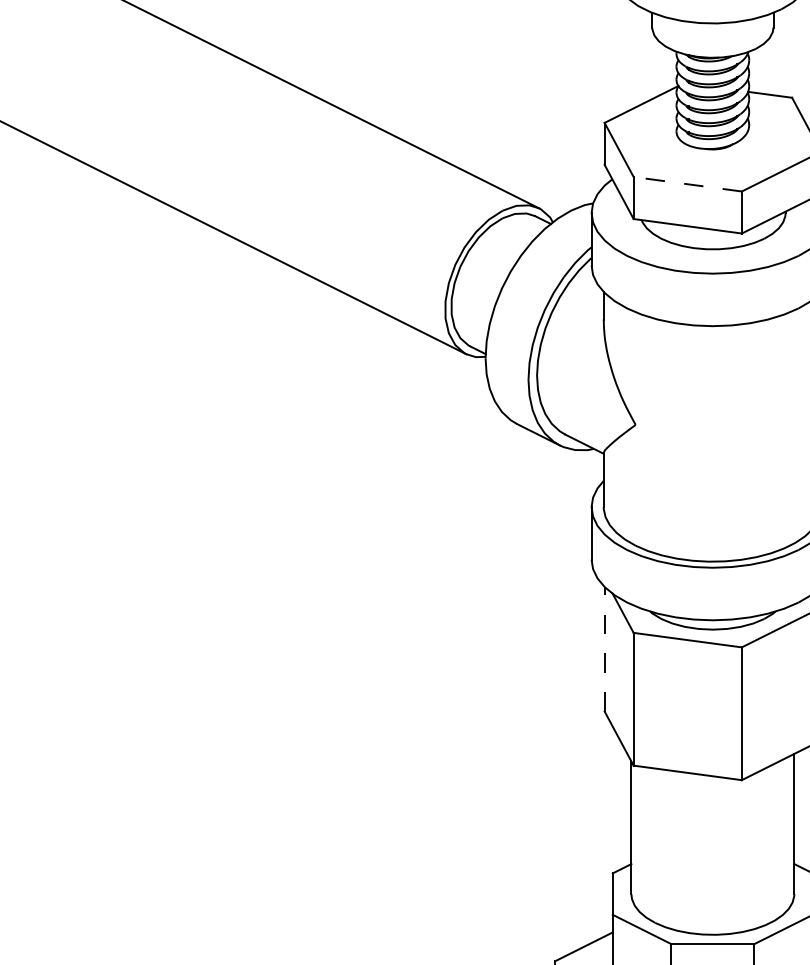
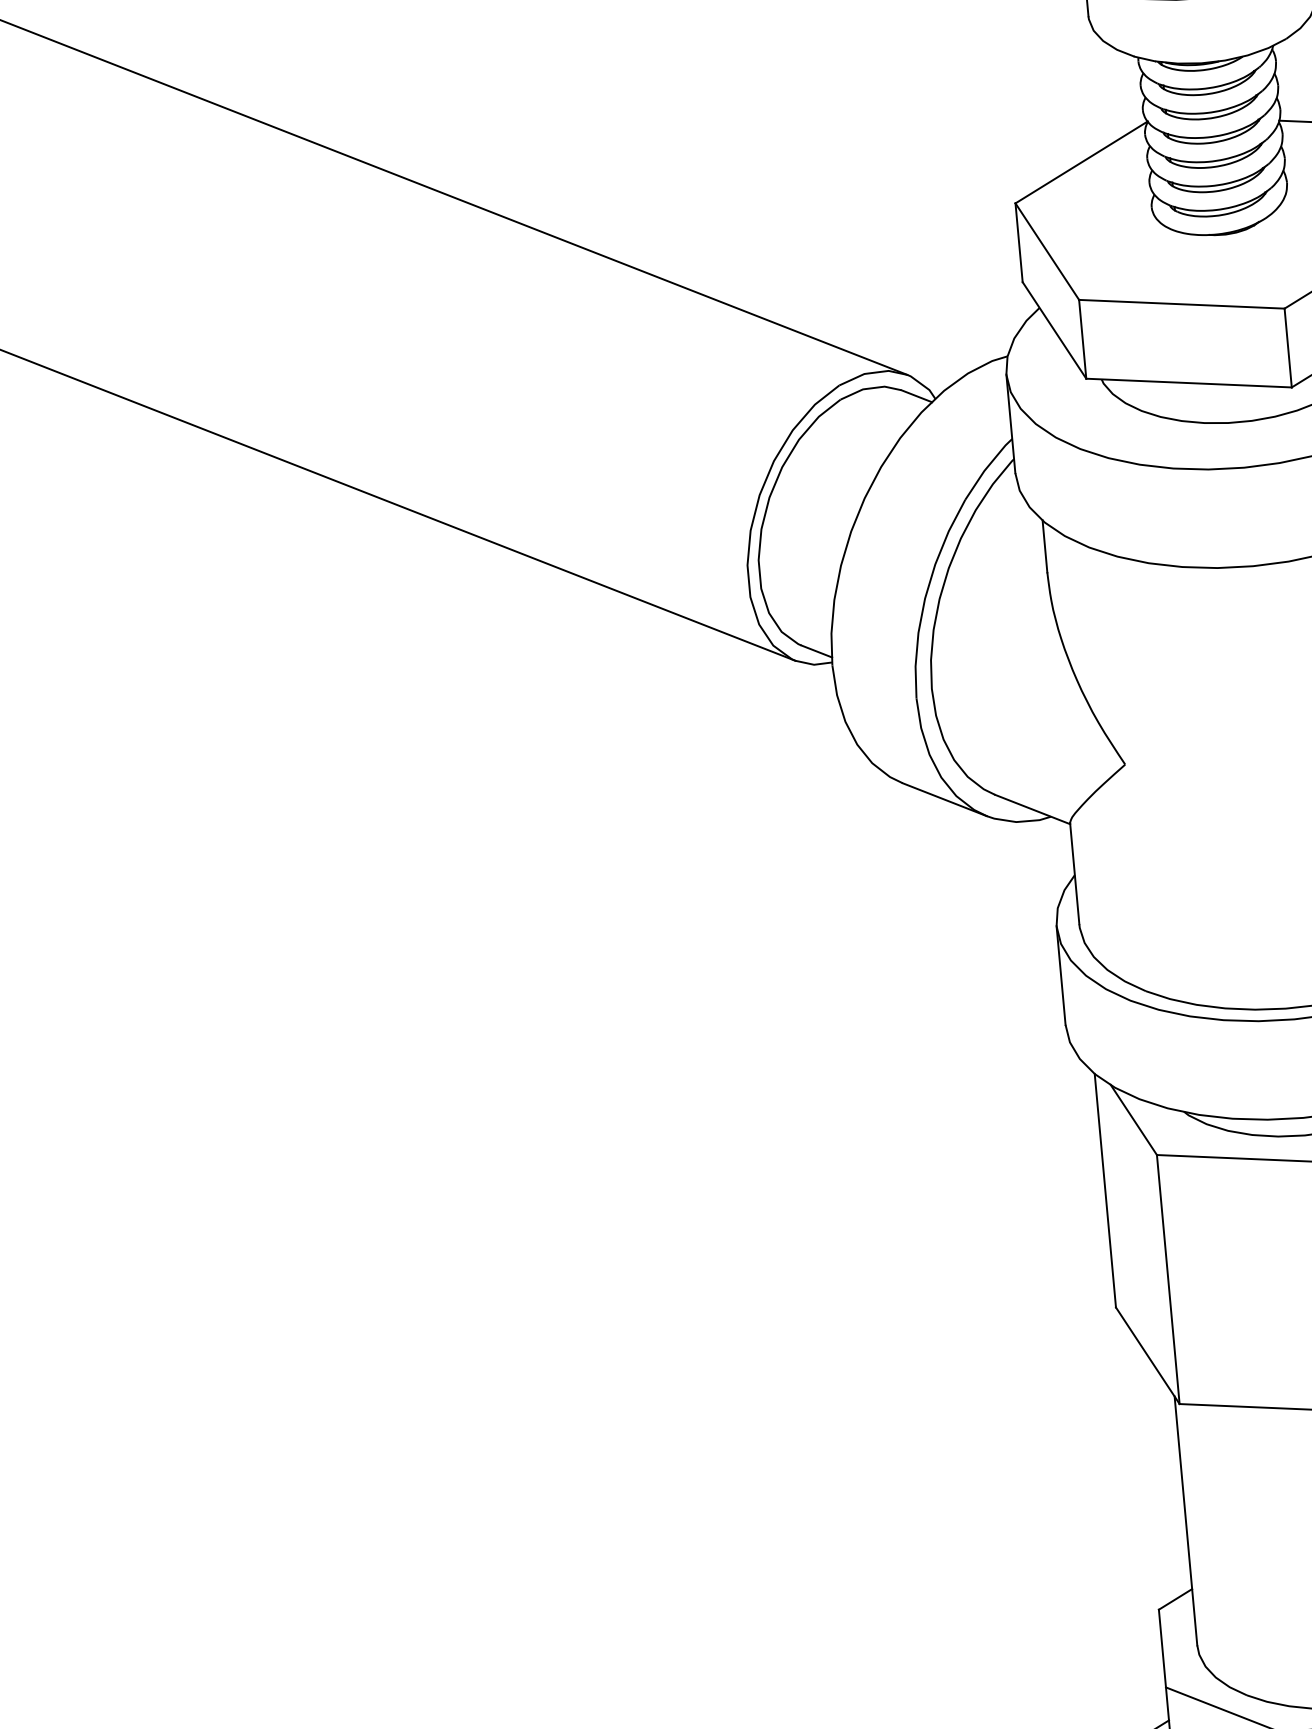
line: (687, 184) -> (1181, 304), dashed -> solid
line: (604, 648) -> (1104, 1189), dashed -> solid

